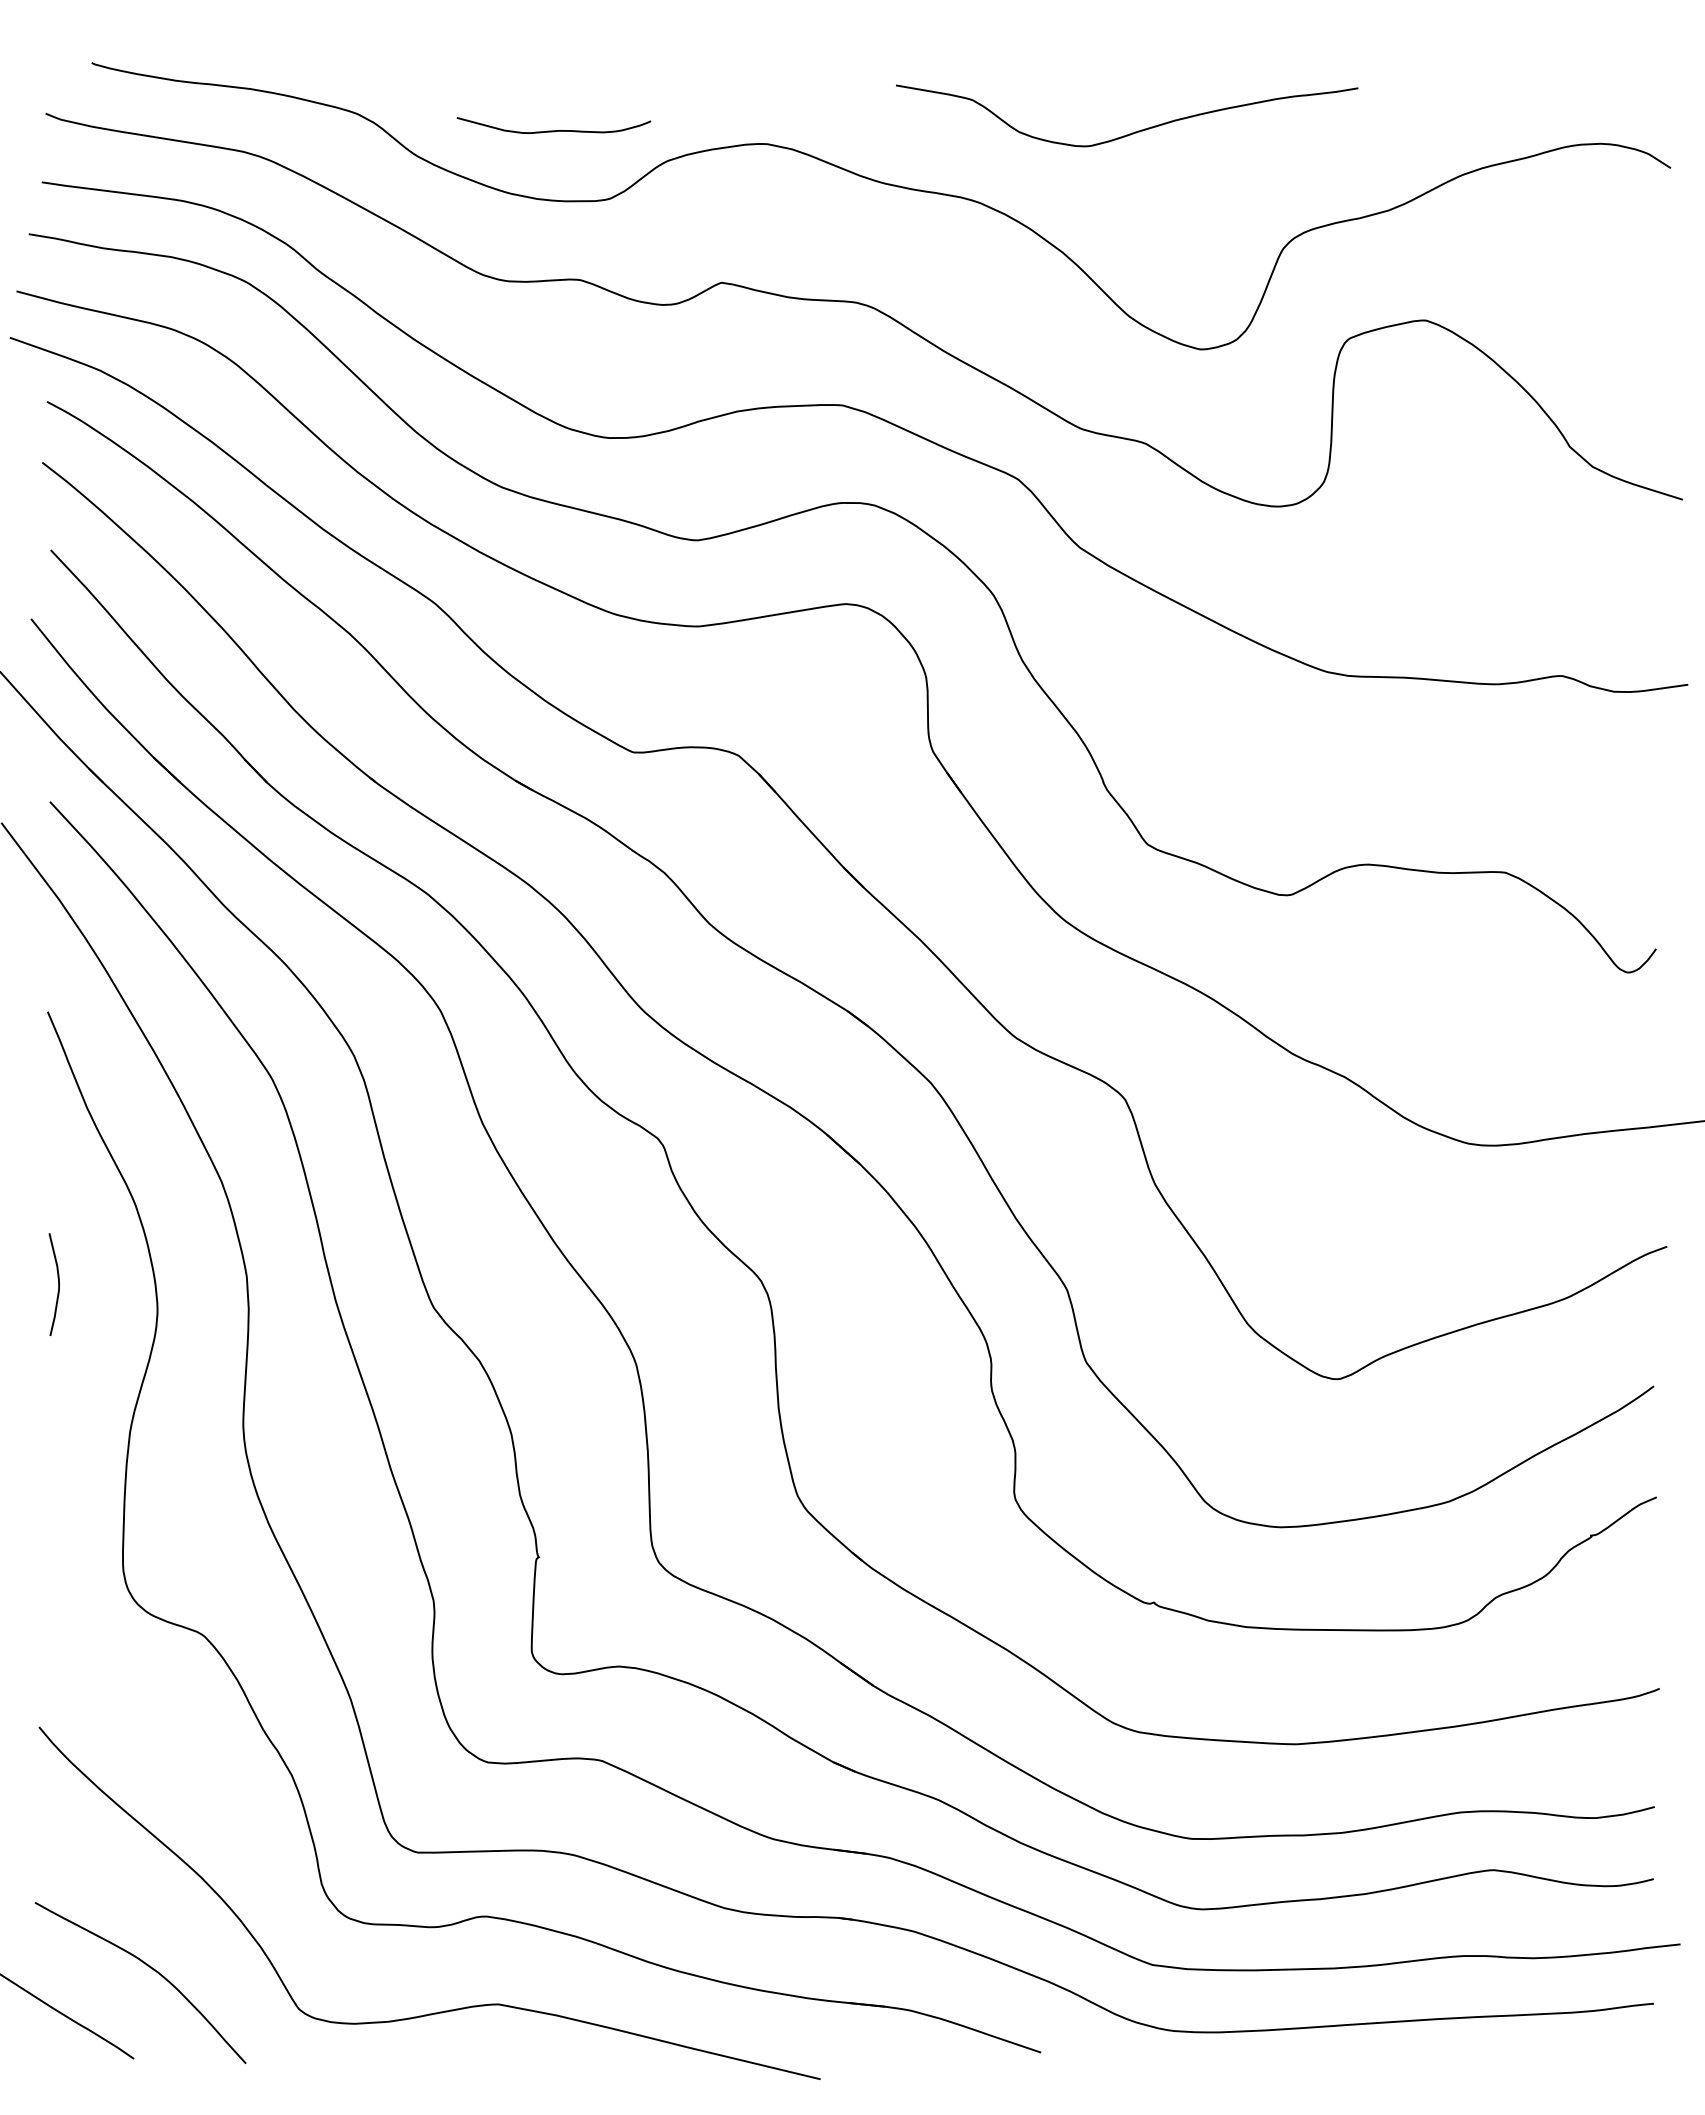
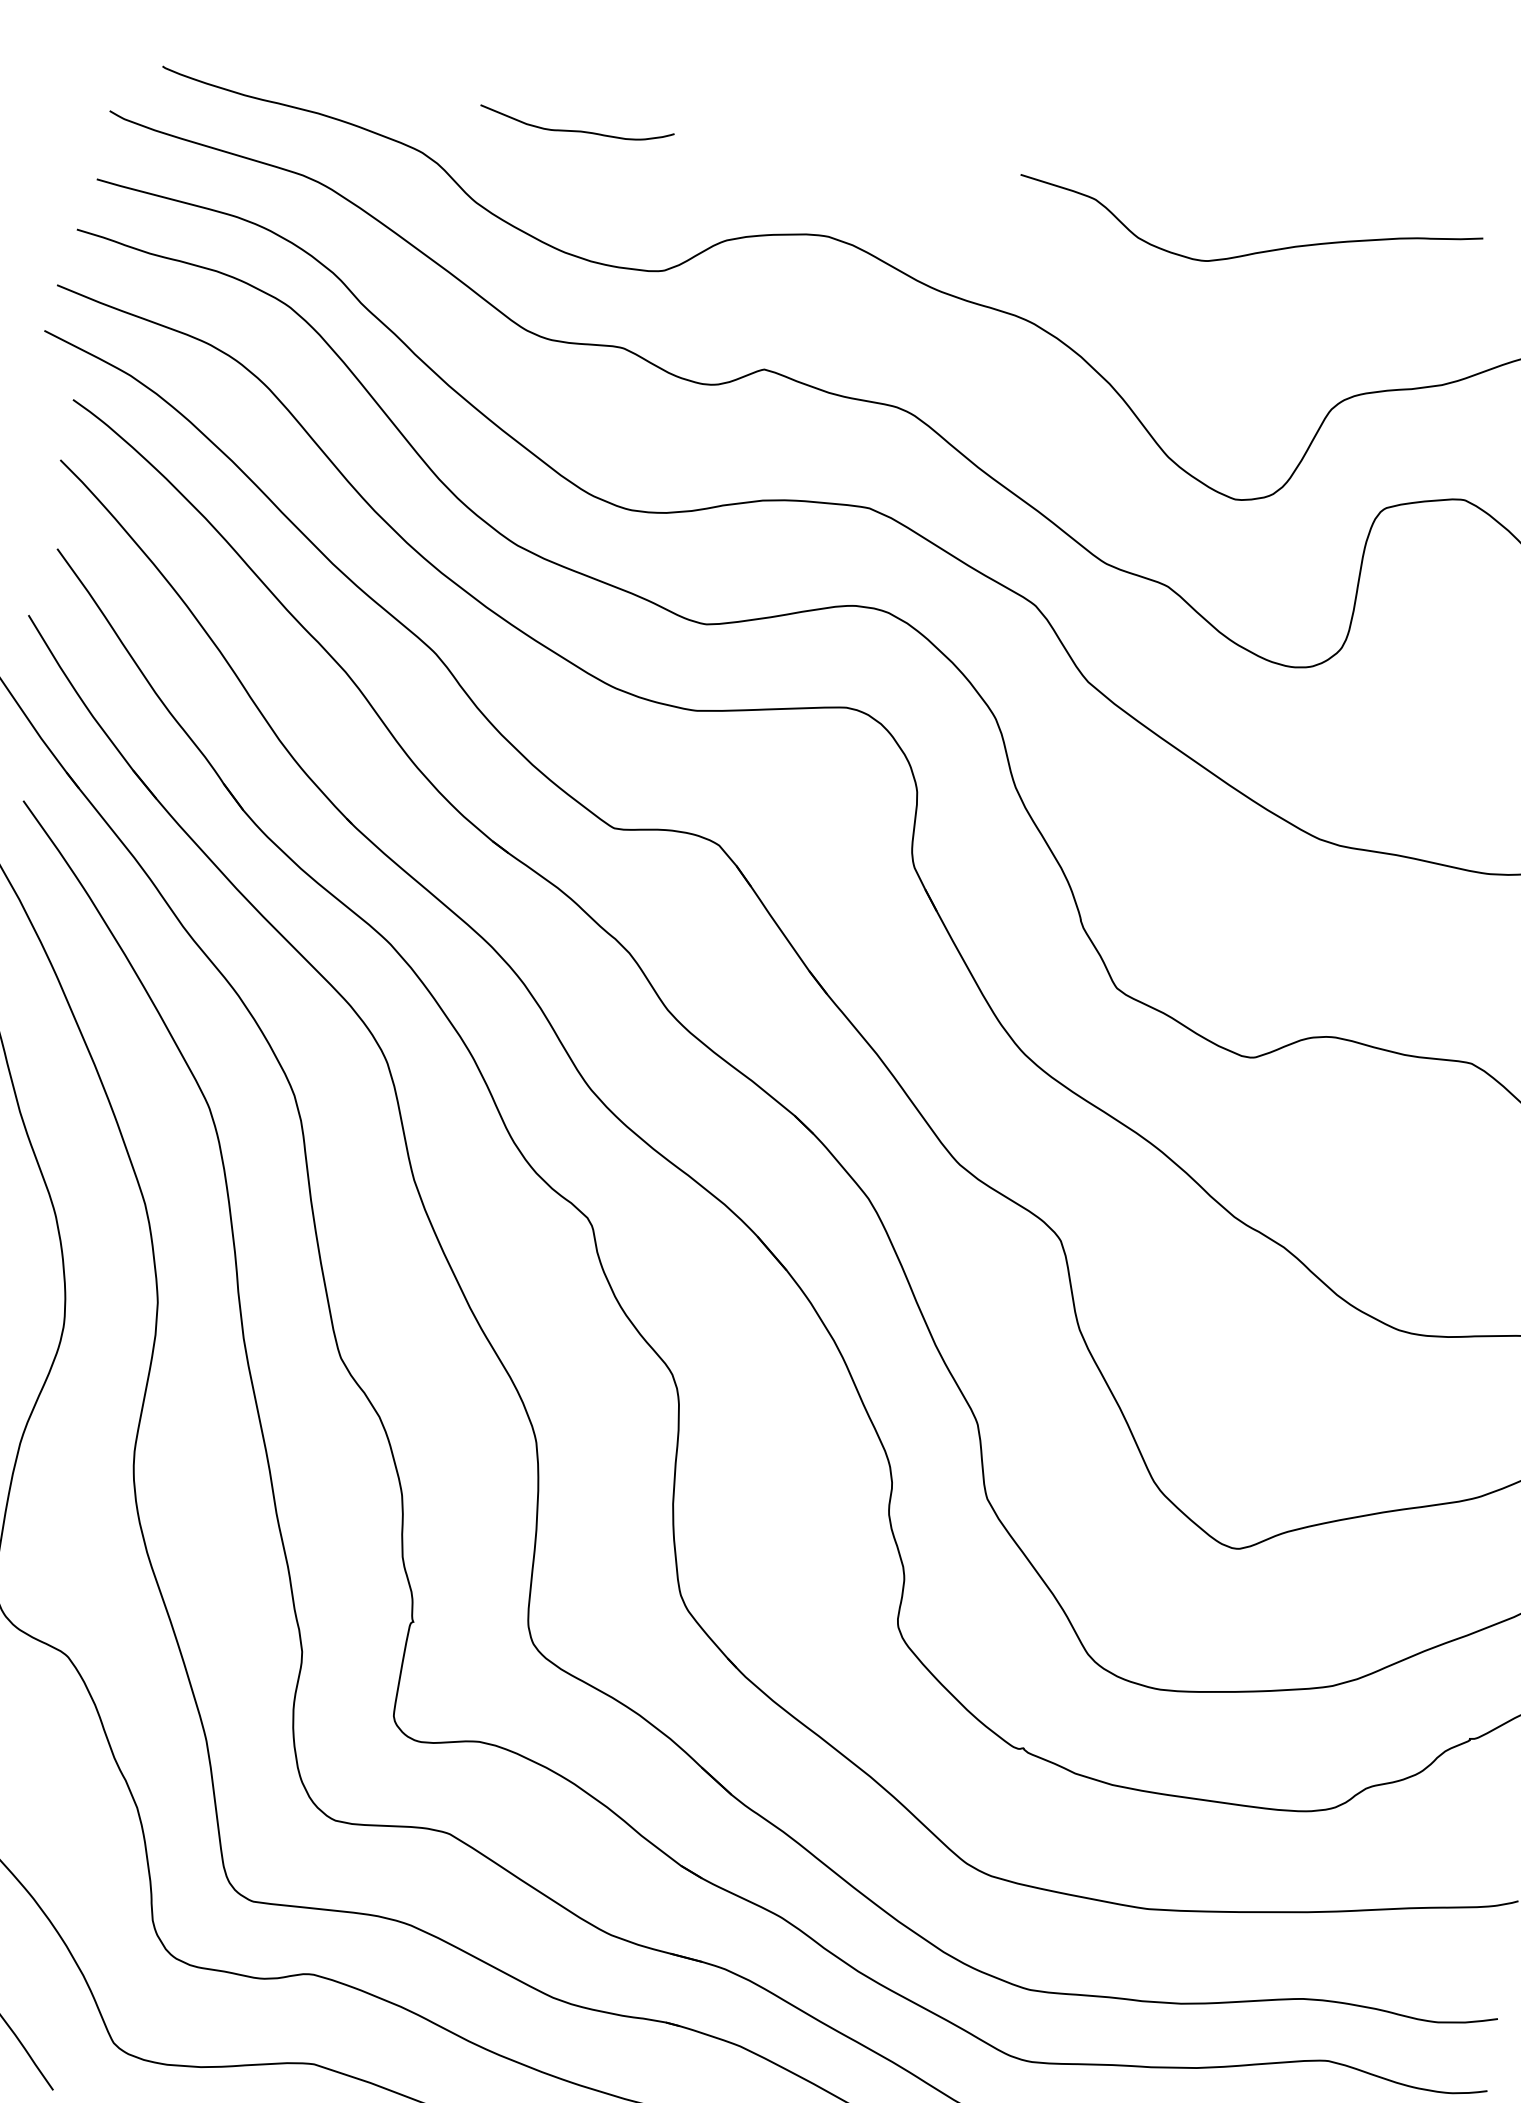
curve: (553, 130) -> (575, 130), moved
curve: (1132, 132) -> (1251, 253), moved

